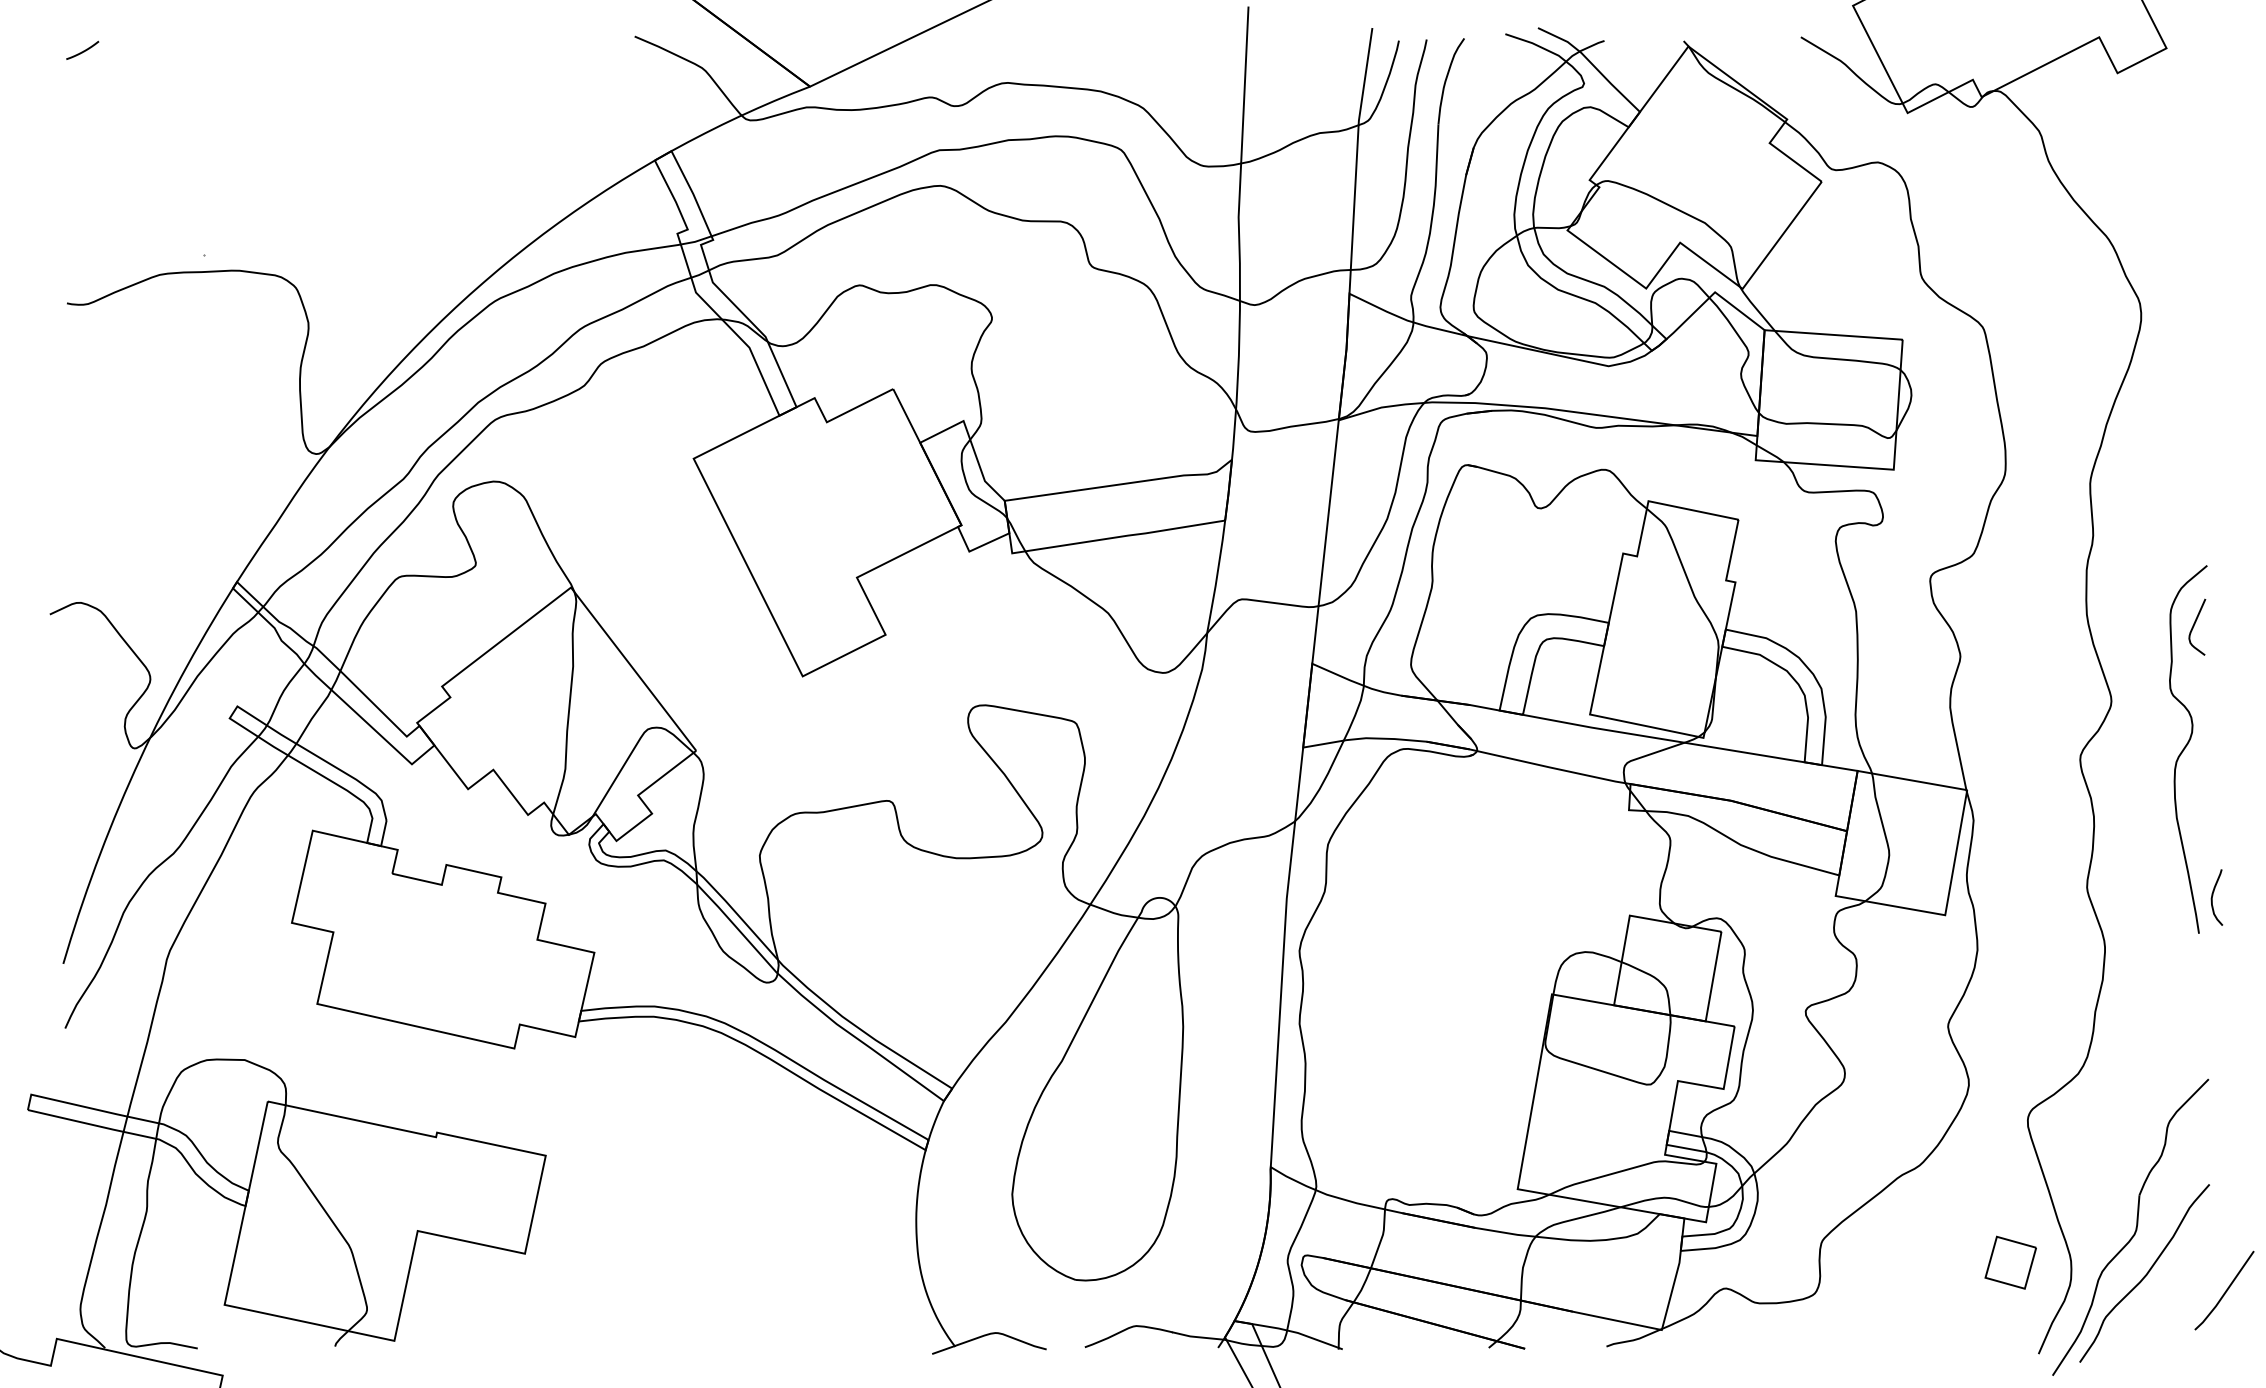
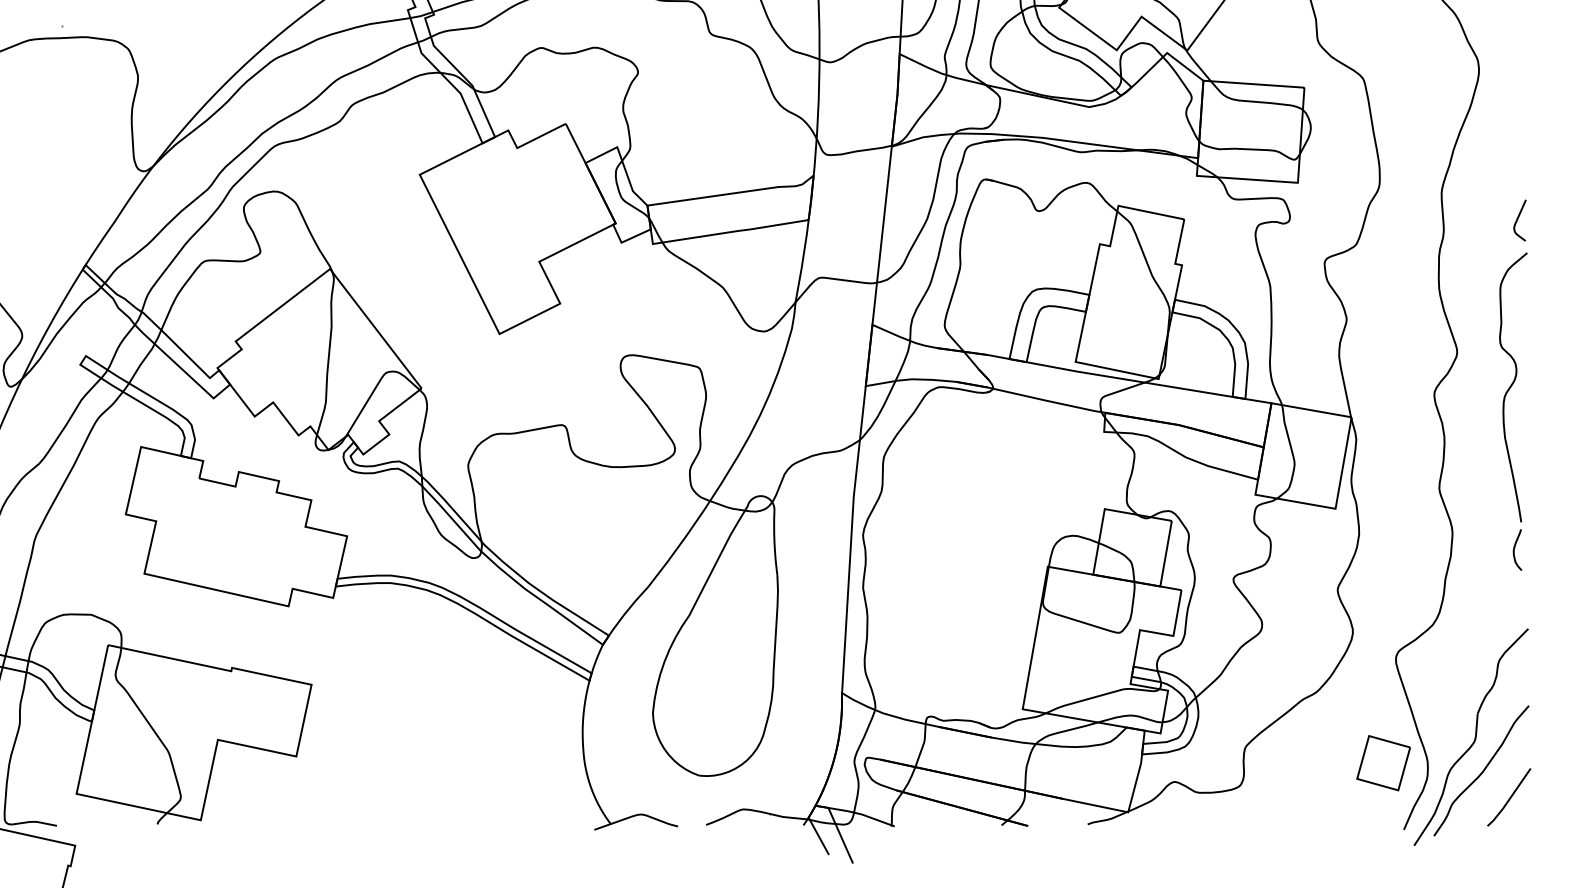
curve: (2195, 624) -> (1518, 218), moved
curve: (2213, 895) -> (1515, 548), moved
part: (2010, 1262) -> (1383, 762), size x1.43
line: (2225, 1290) -> (1509, 797), moved

